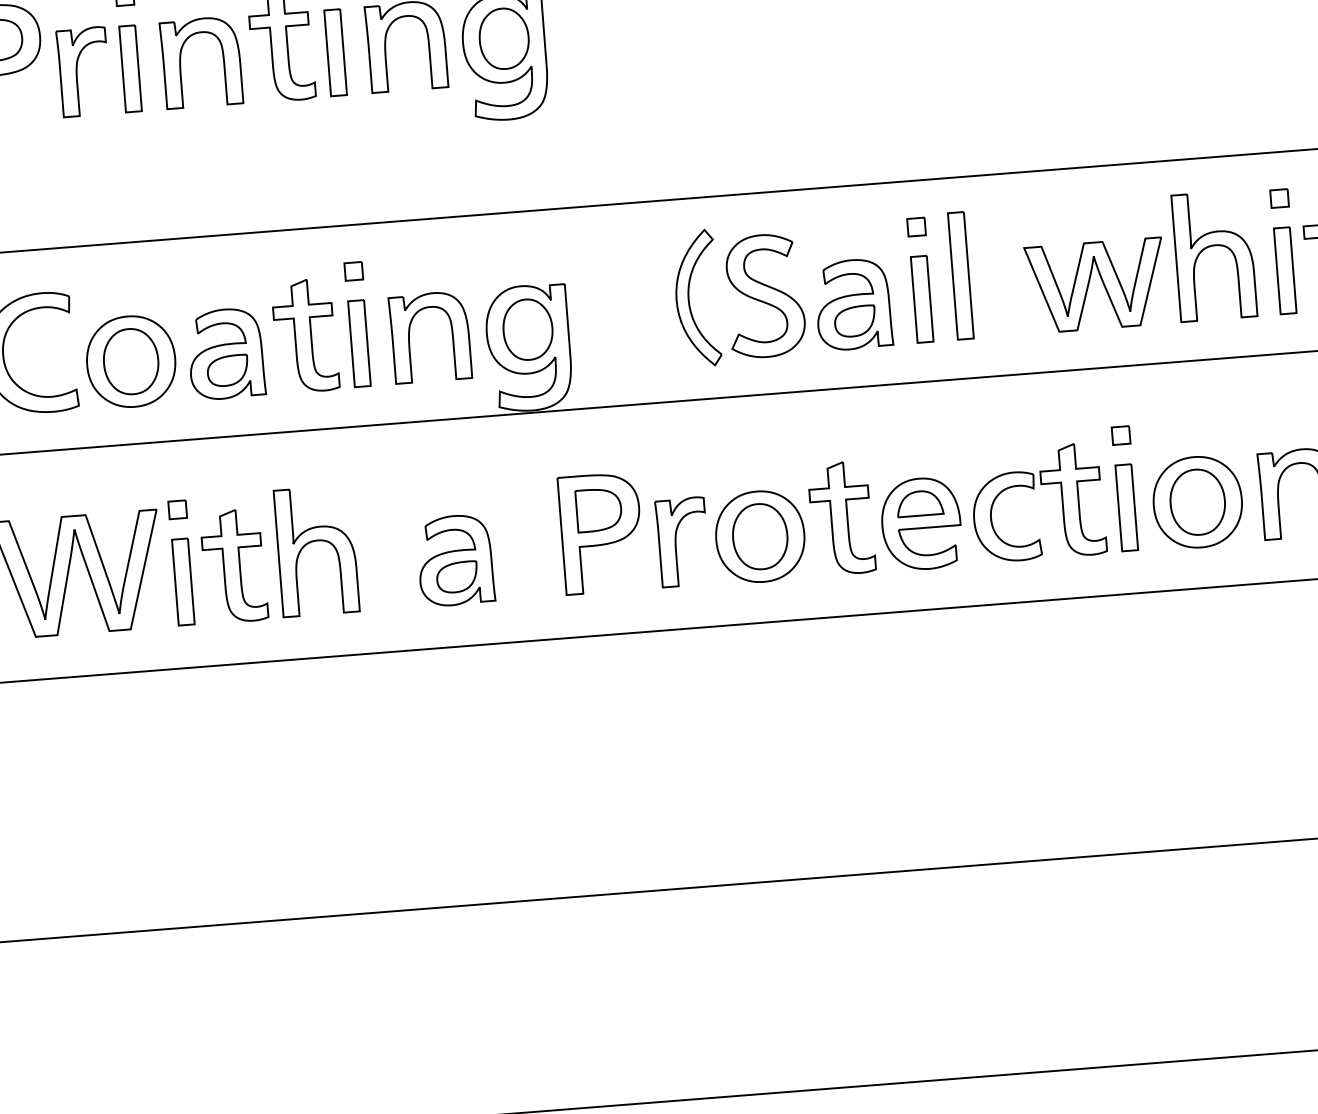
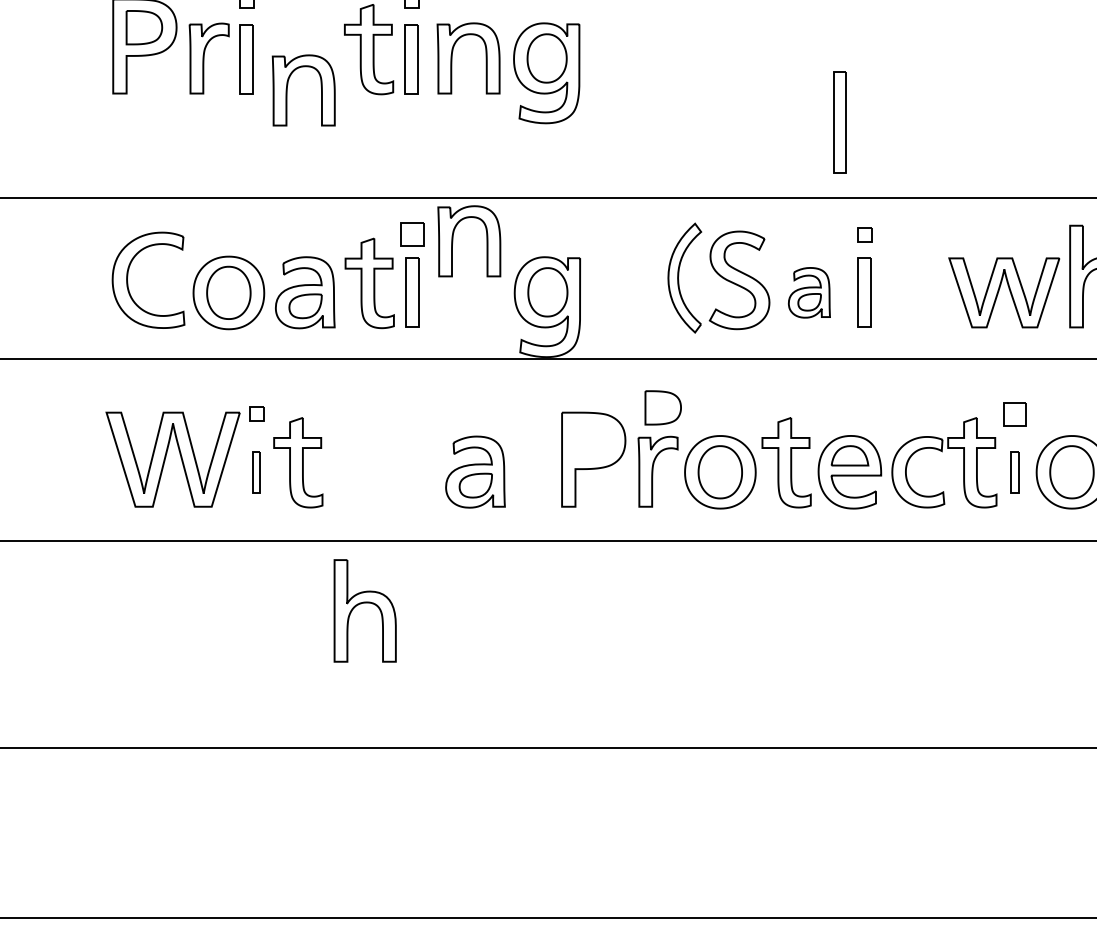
part: (181, 64) -> (287, 90), moved
part: (352, 271) -> (411, 234), size x1.6
part: (960, 275) -> (839, 122), moved
part: (853, 304) -> (809, 292), size x0.7
part: (410, 339) -> (453, 241), moved
part: (1120, 434) -> (1014, 413), size x1.6
part: (1126, 508) -> (1014, 472), size x0.6
part: (598, 509) -> (662, 407), moved
part: (311, 543) -> (361, 604), moved
part: (183, 582) -> (256, 472), size x0.6

